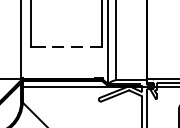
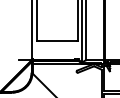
line: (67, 45) -> (58, 40), dashed -> solid

